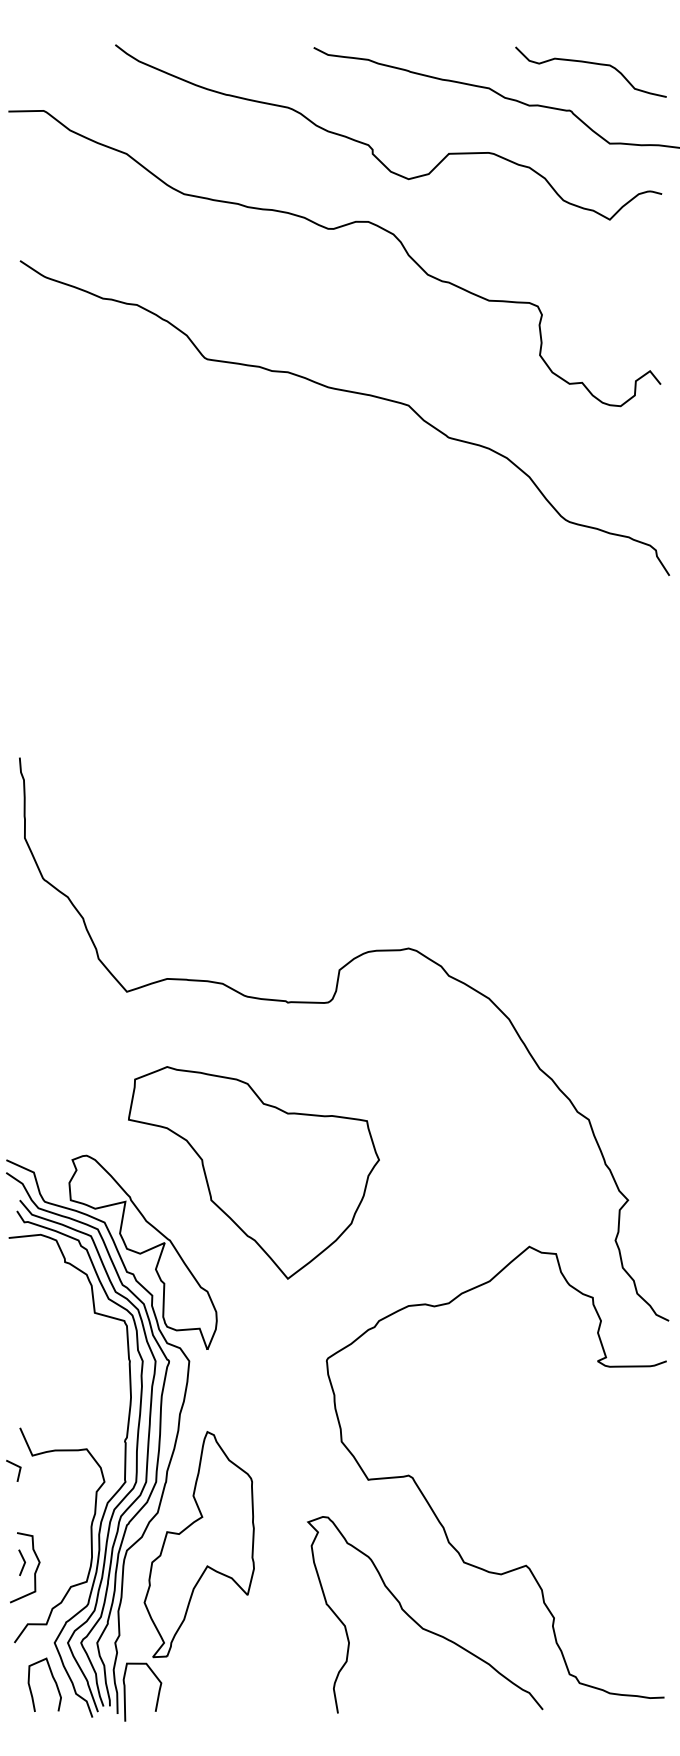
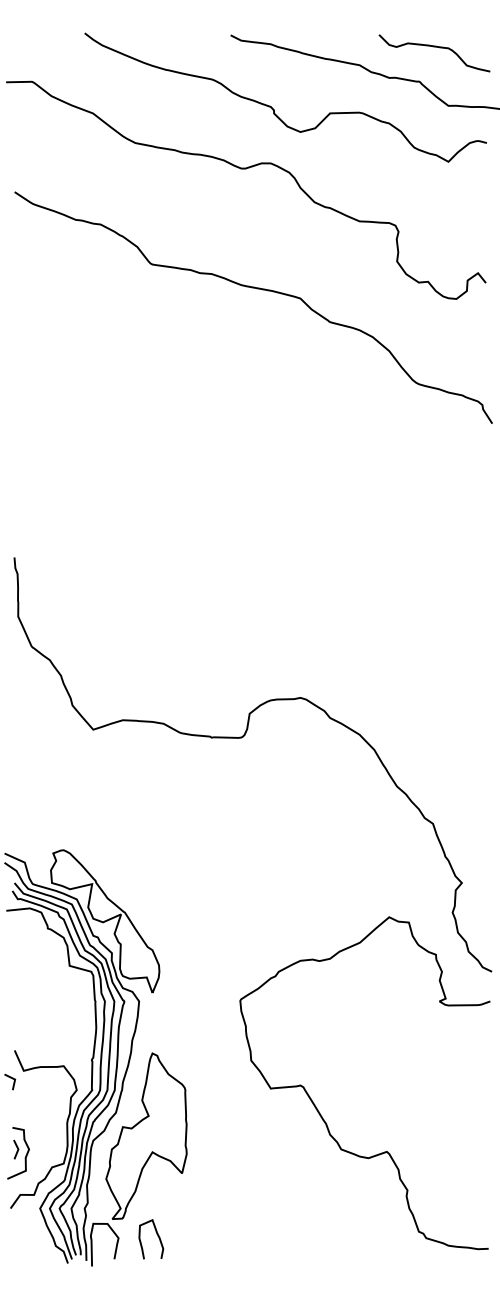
part: (253, 1172) -> (186, 862), removed
curve: (417, 1622) -> (307, 1193), removed
curve: (53, 1680) -> (157, 1236), moved

